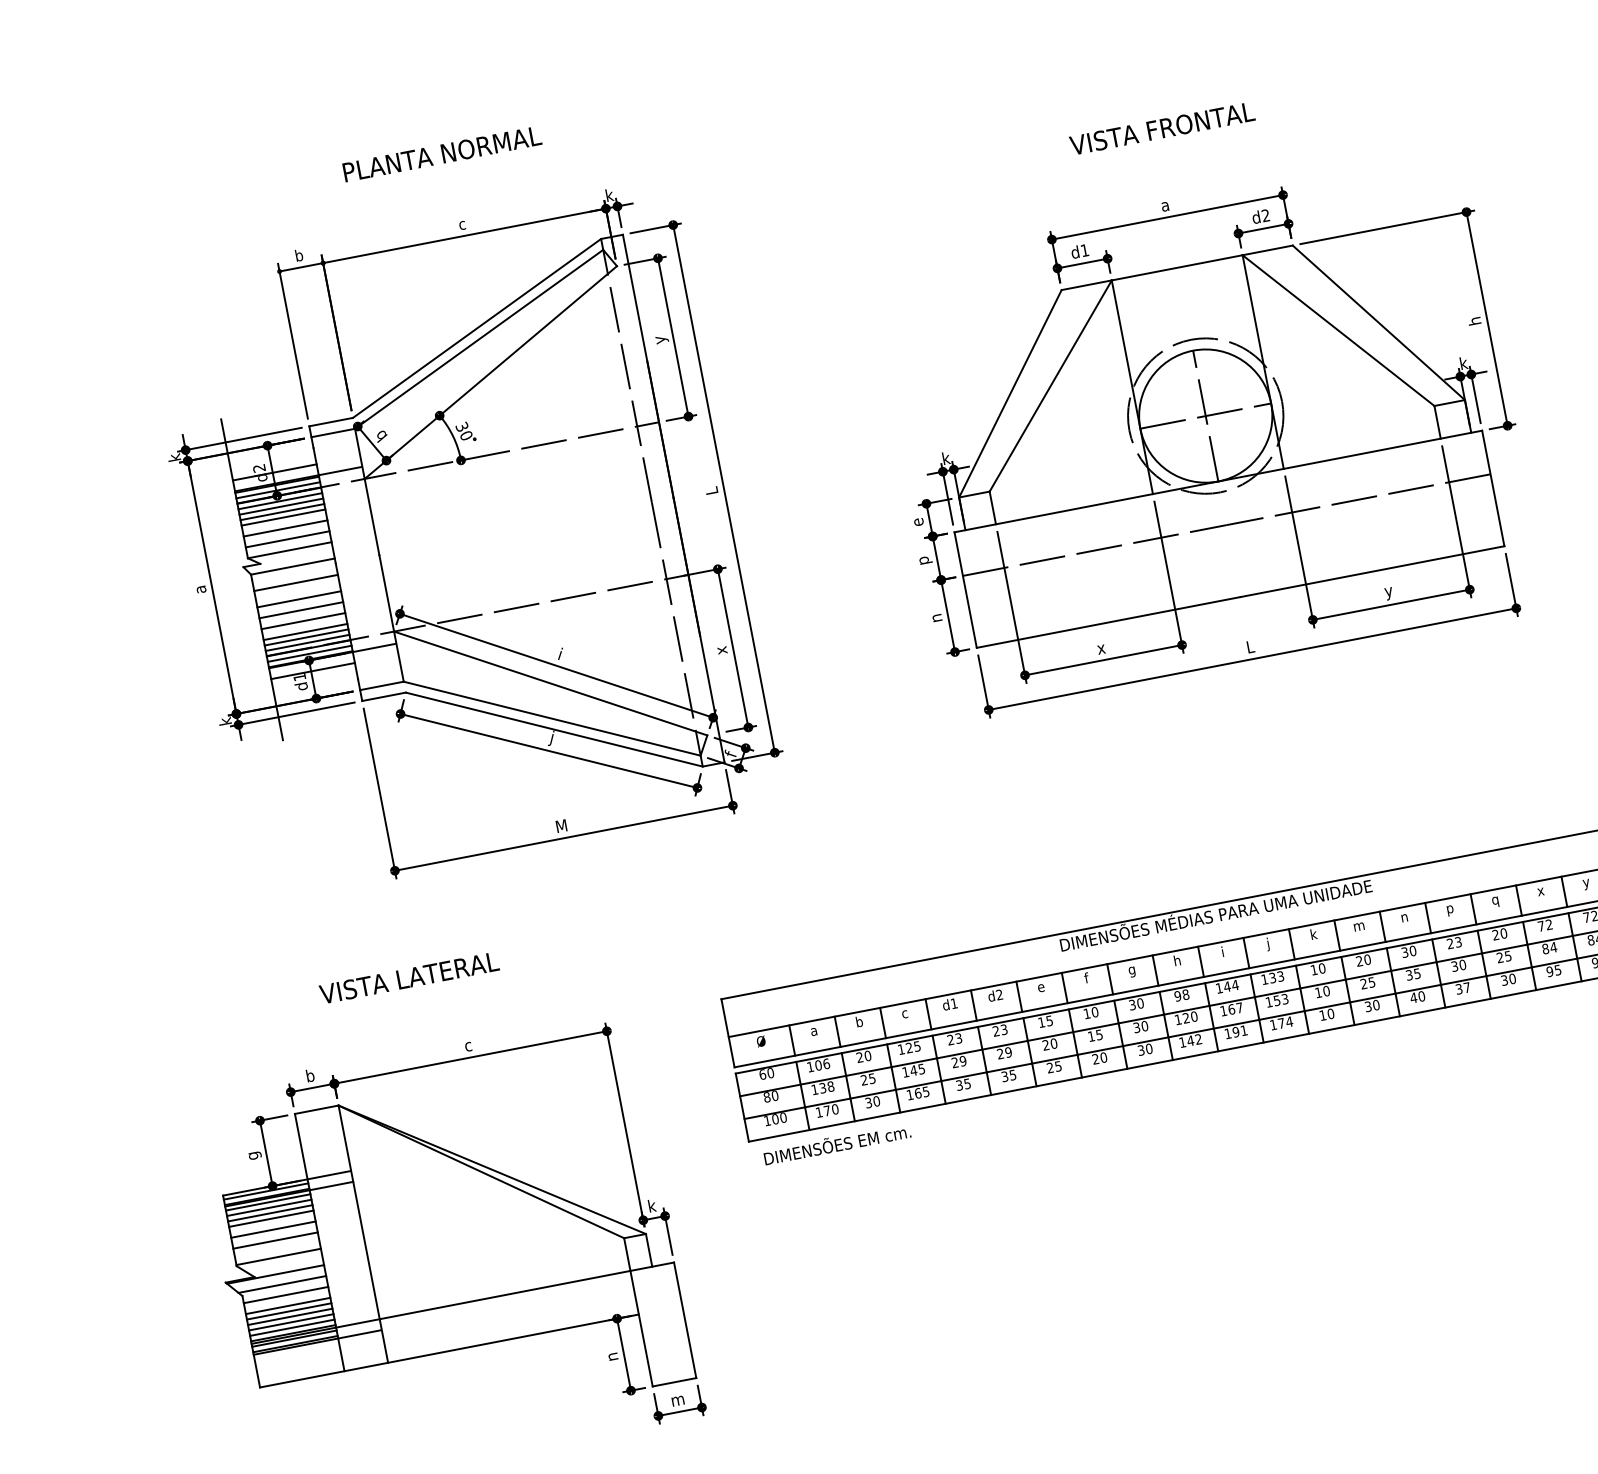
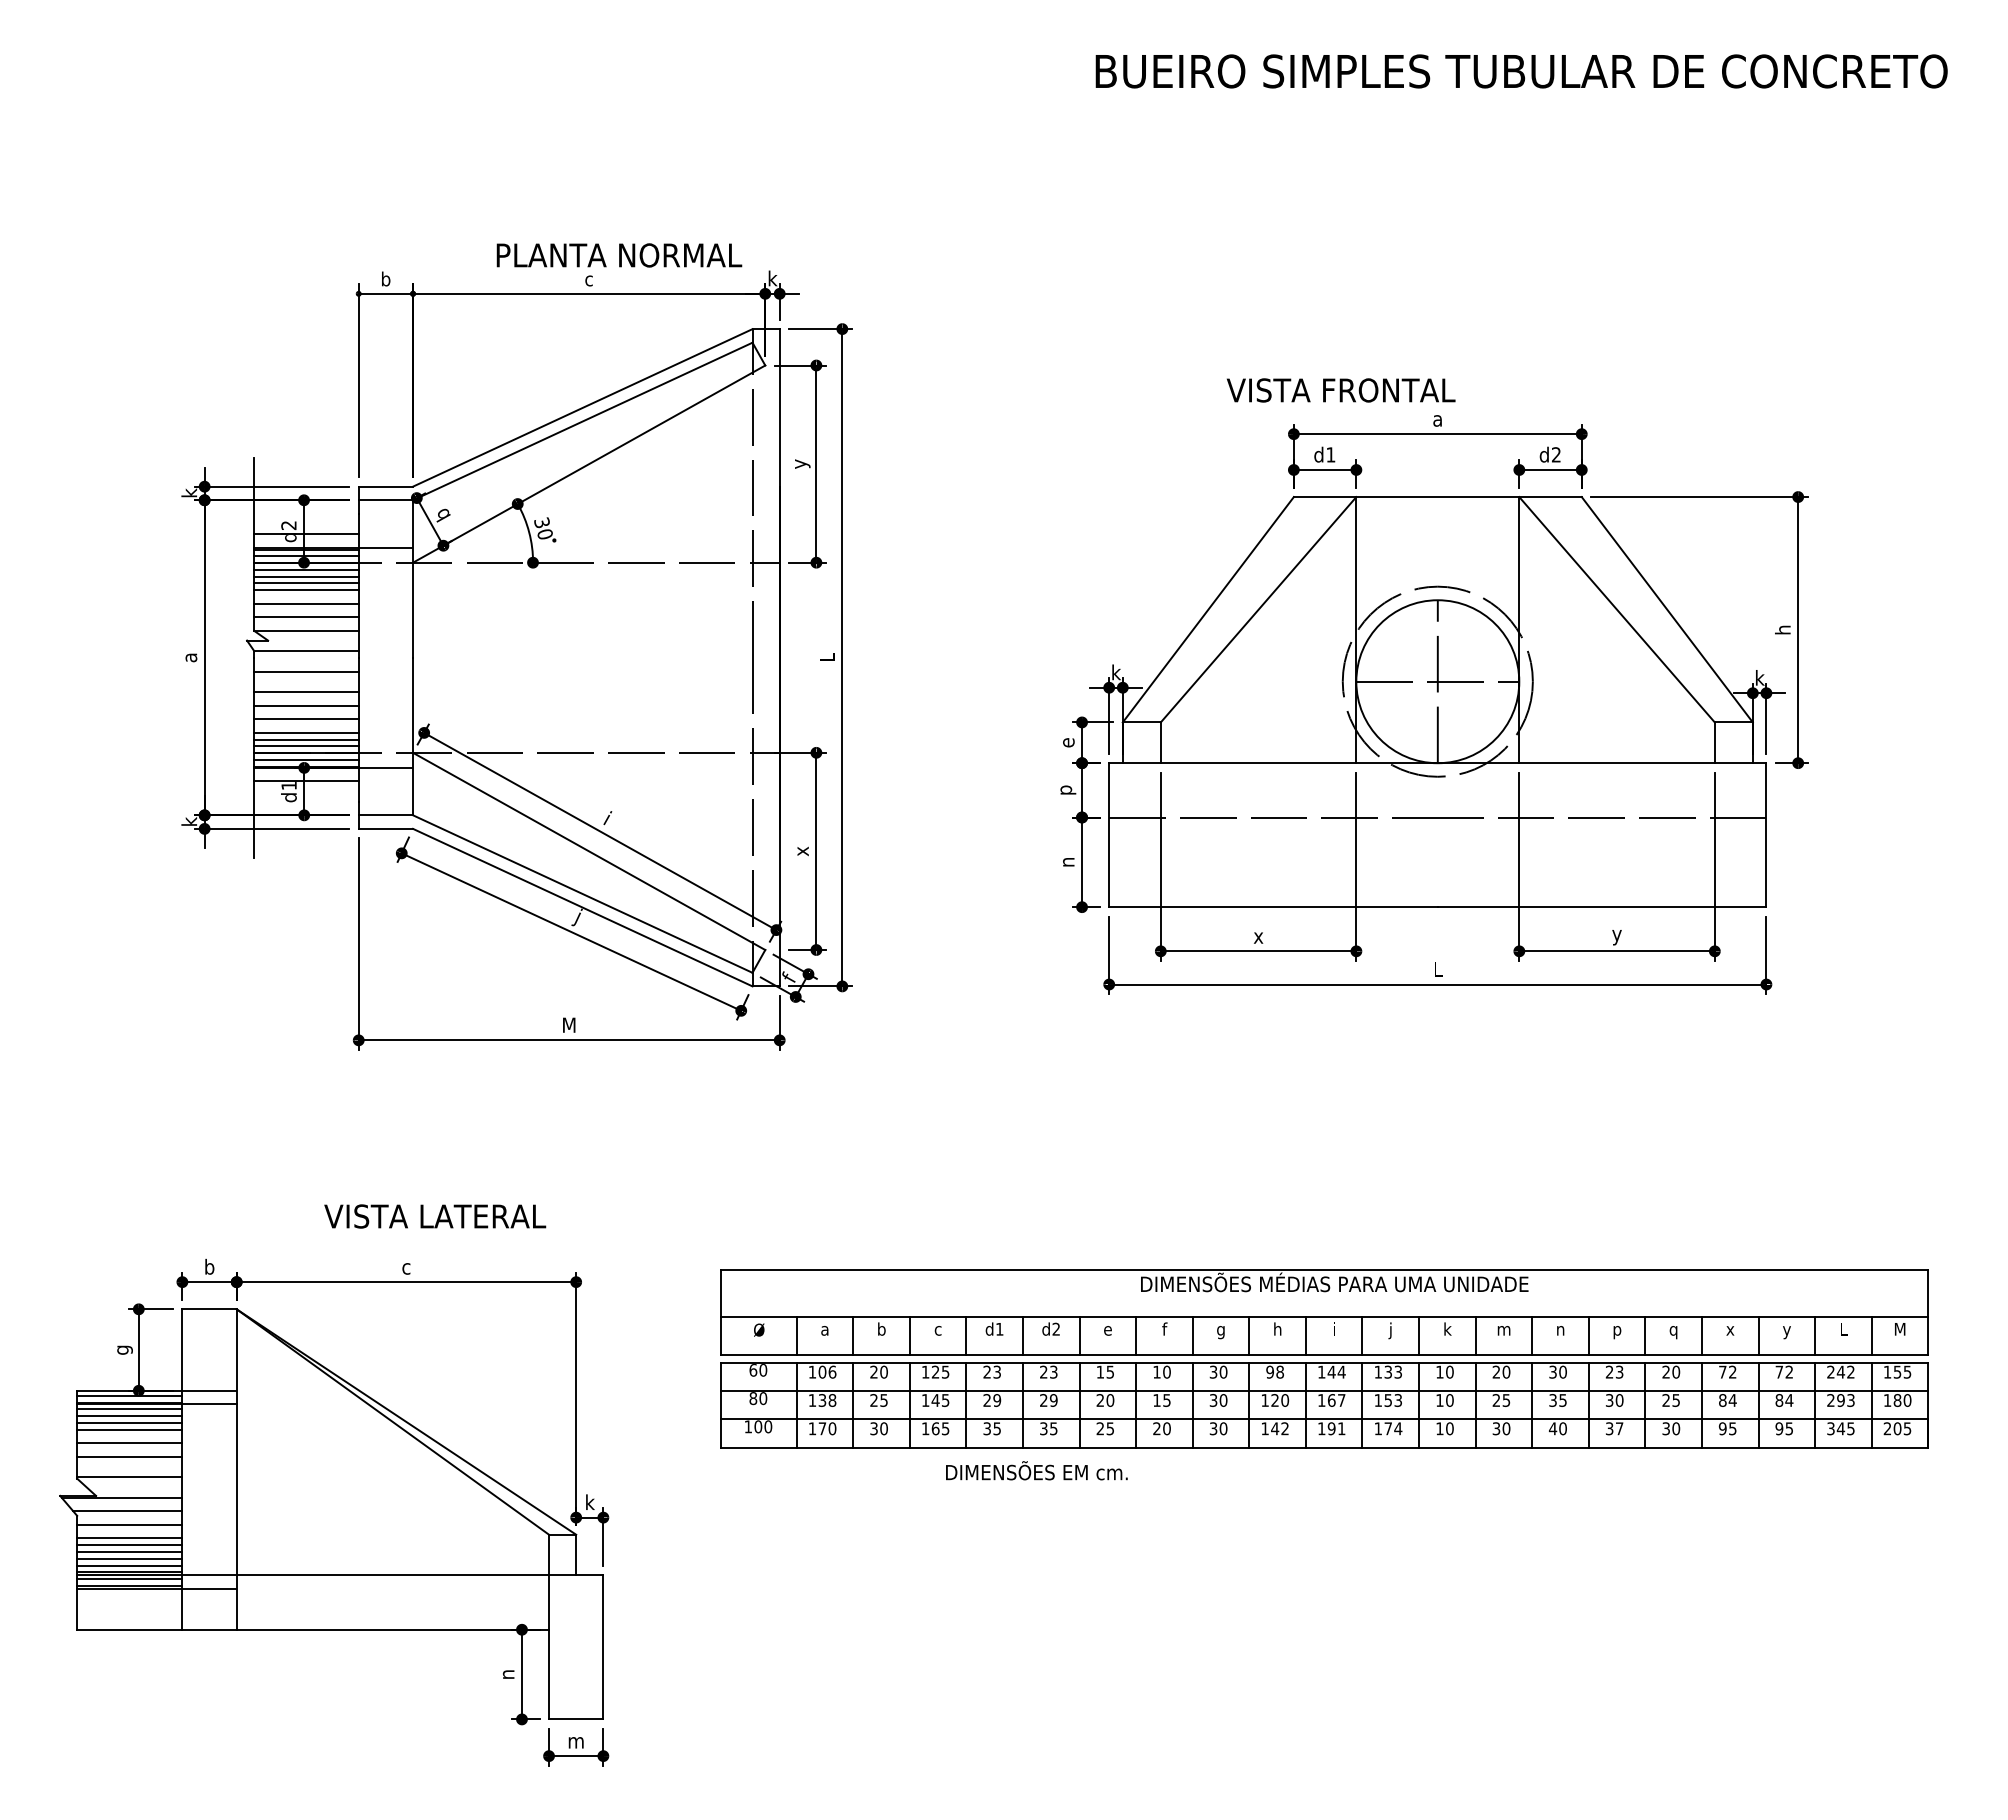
text: (1162, 128) -> (1341, 390), moved
text: (442, 154) -> (619, 255), moved
text: (409, 977) -> (435, 1216), moved
text: (836, 1143) -> (1036, 1470), moved

